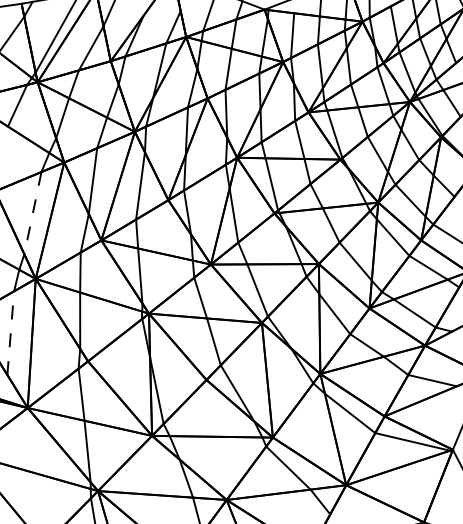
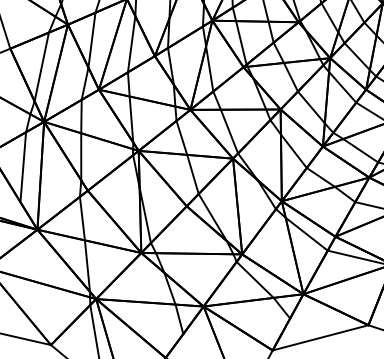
line: (32, 213) -> (41, 67), dashed -> solid
line: (10, 333) -> (23, 167), dashed -> solid

